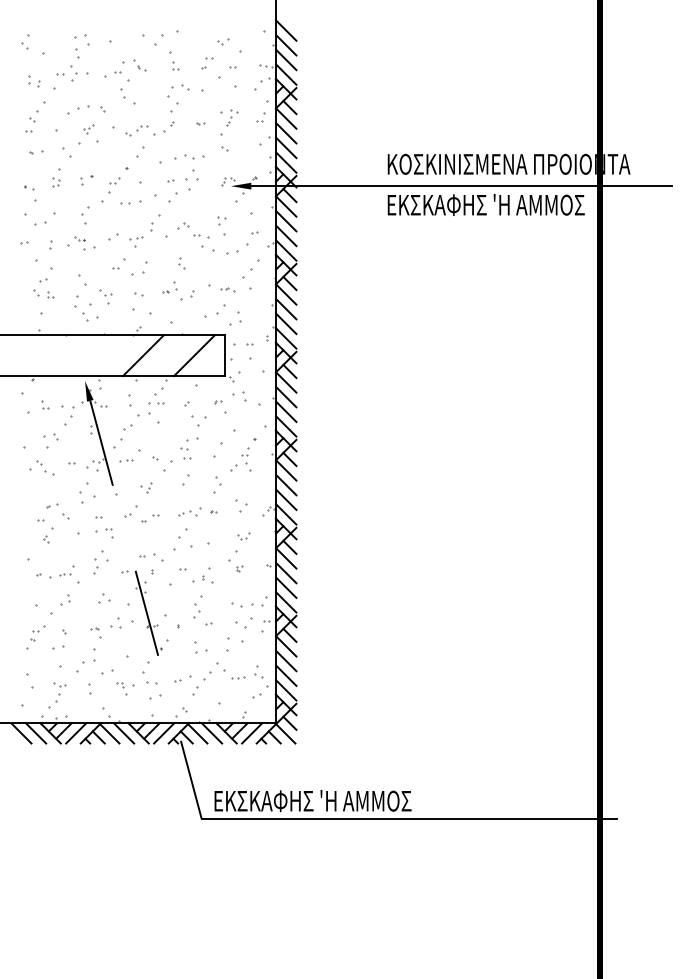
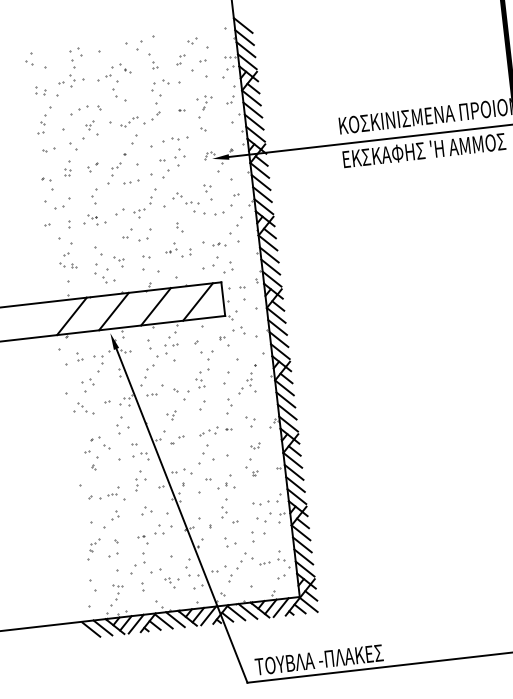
line: (40, 355) -> (71, 316), added
line: (91, 355) -> (113, 311), added
line: (146, 610) -> (182, 516), dashed -> solid
text: (312, 800) -> (337, 657), ΕΚΣΚΑΦΗΣ 'Η ΑΜΜΟΣ -> ΤΟΥΒΛΑ -ΠΛΑΚΕΣ

